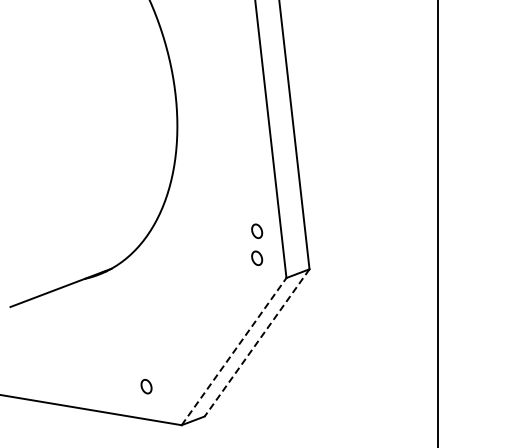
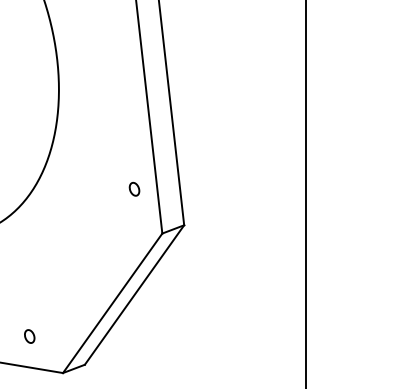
part: (257, 257) -> (134, 214), removed
line: (256, 343) -> (133, 295), dashed -> solid
line: (234, 351) -> (113, 303), dashed -> solid

